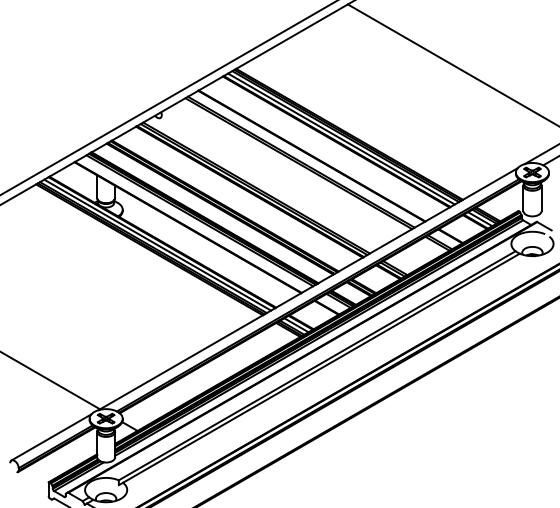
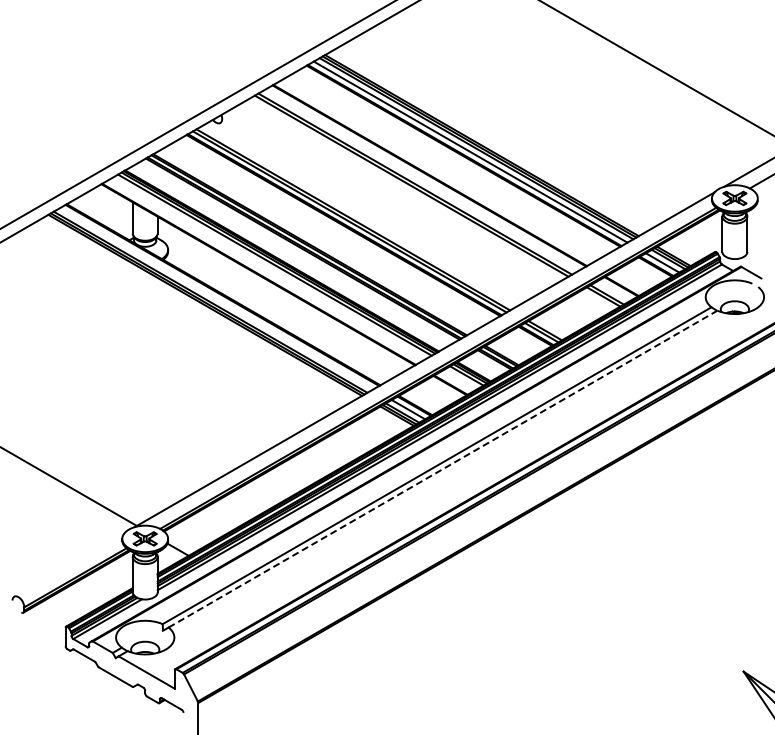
line: (157, 244) -> (216, 298), removed
line: (321, 368) -> (443, 469), solid -> dashed
line: (51, 437) -> (69, 564), removed

